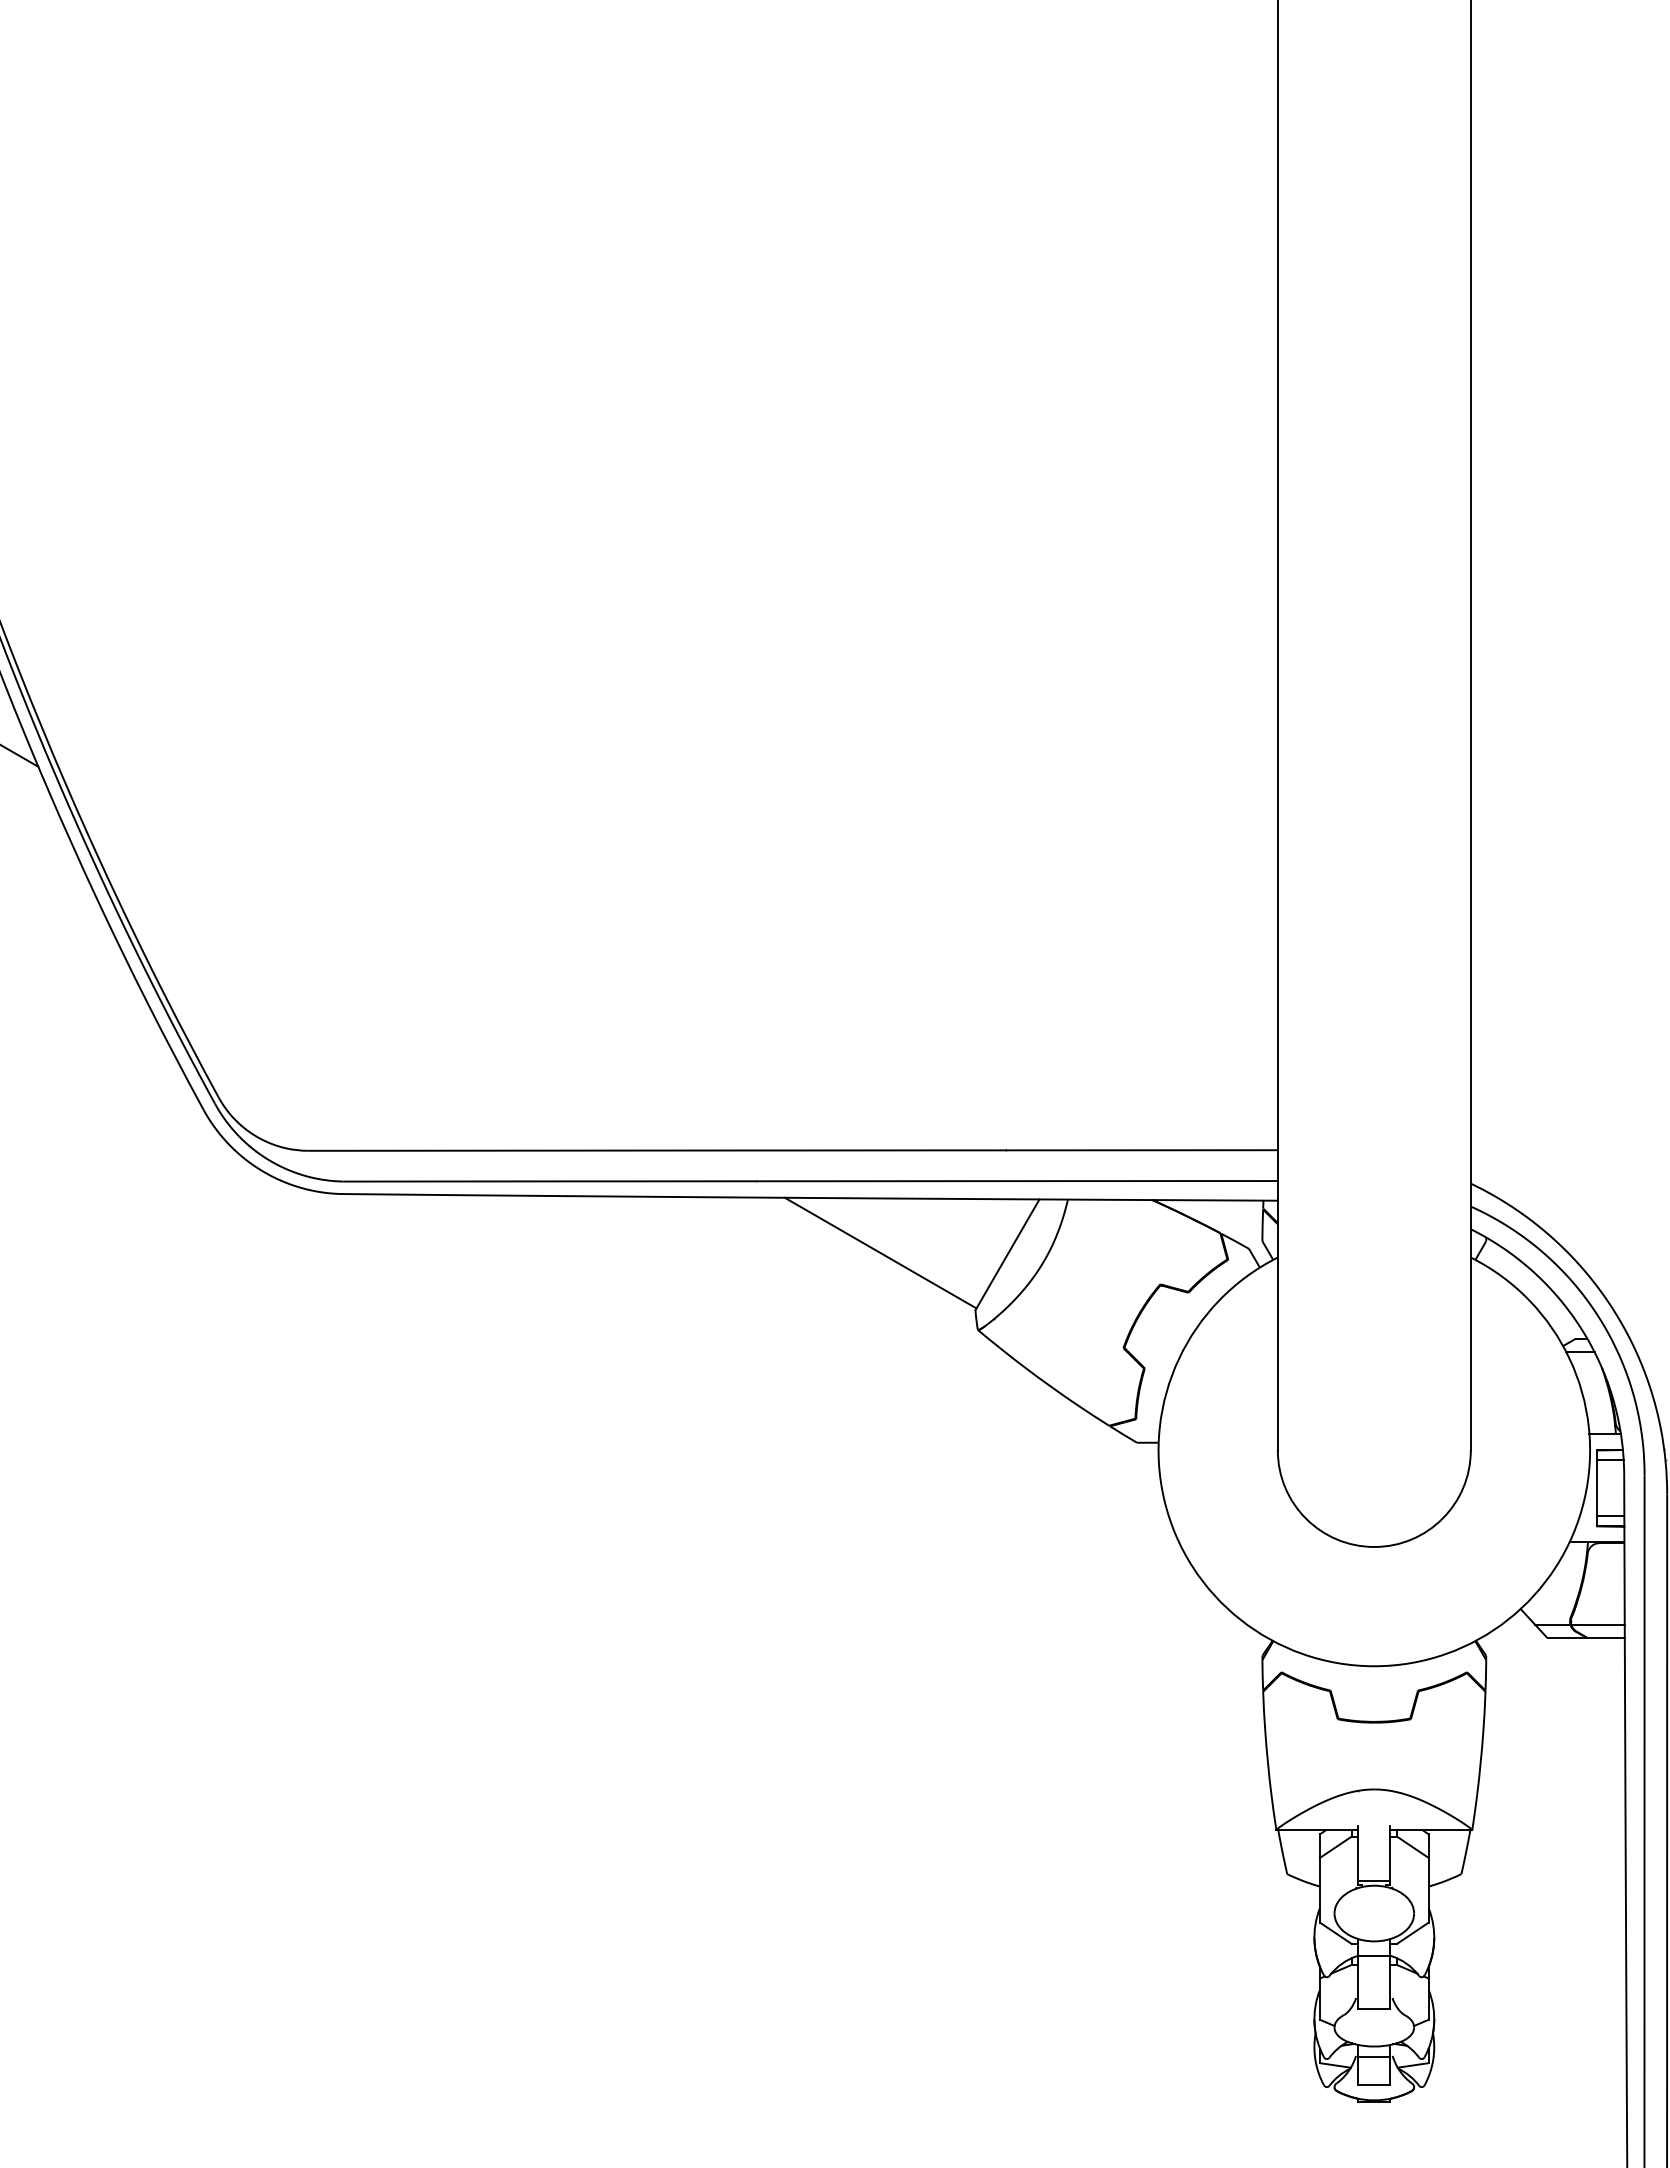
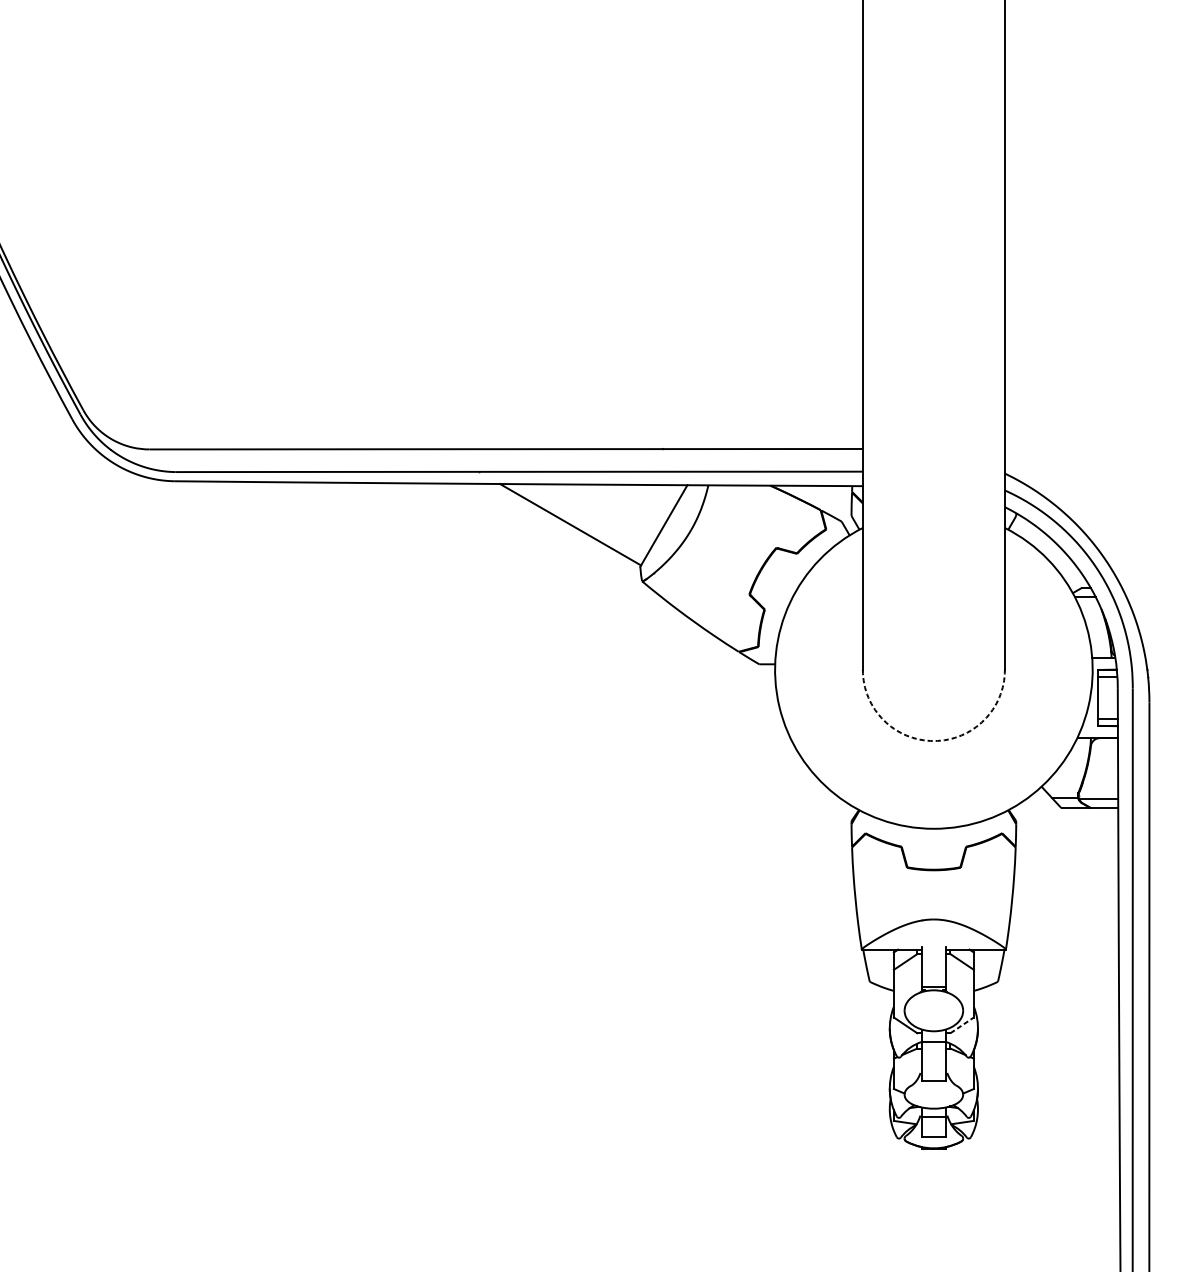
arc: (1374, 1546) -> (934, 740), solid -> dashed
line: (1413, 1933) -> (962, 1025), solid -> dashed

